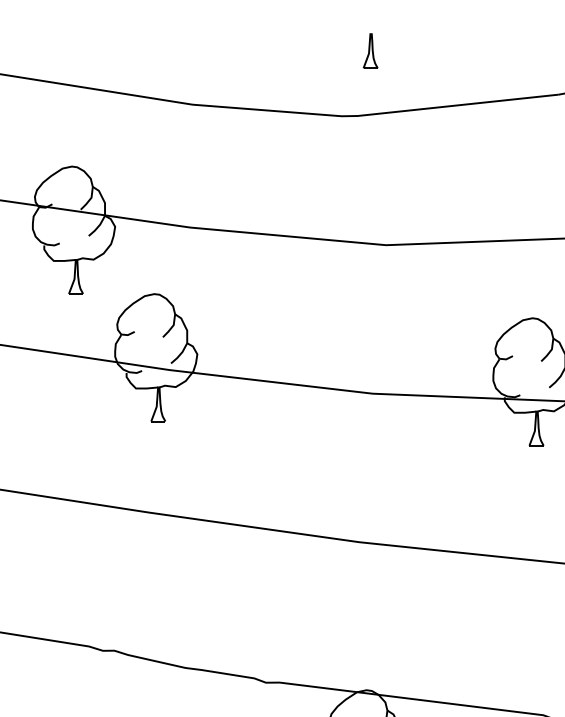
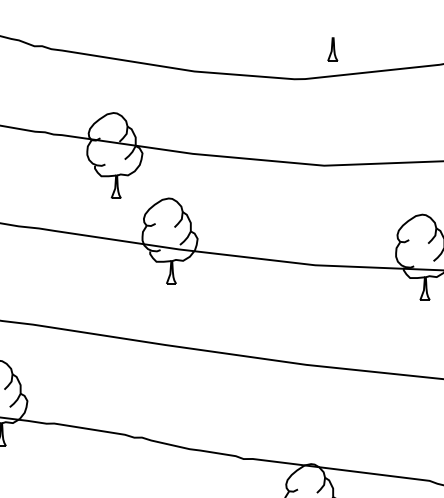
part: (370, 51) -> (332, 49), moved

